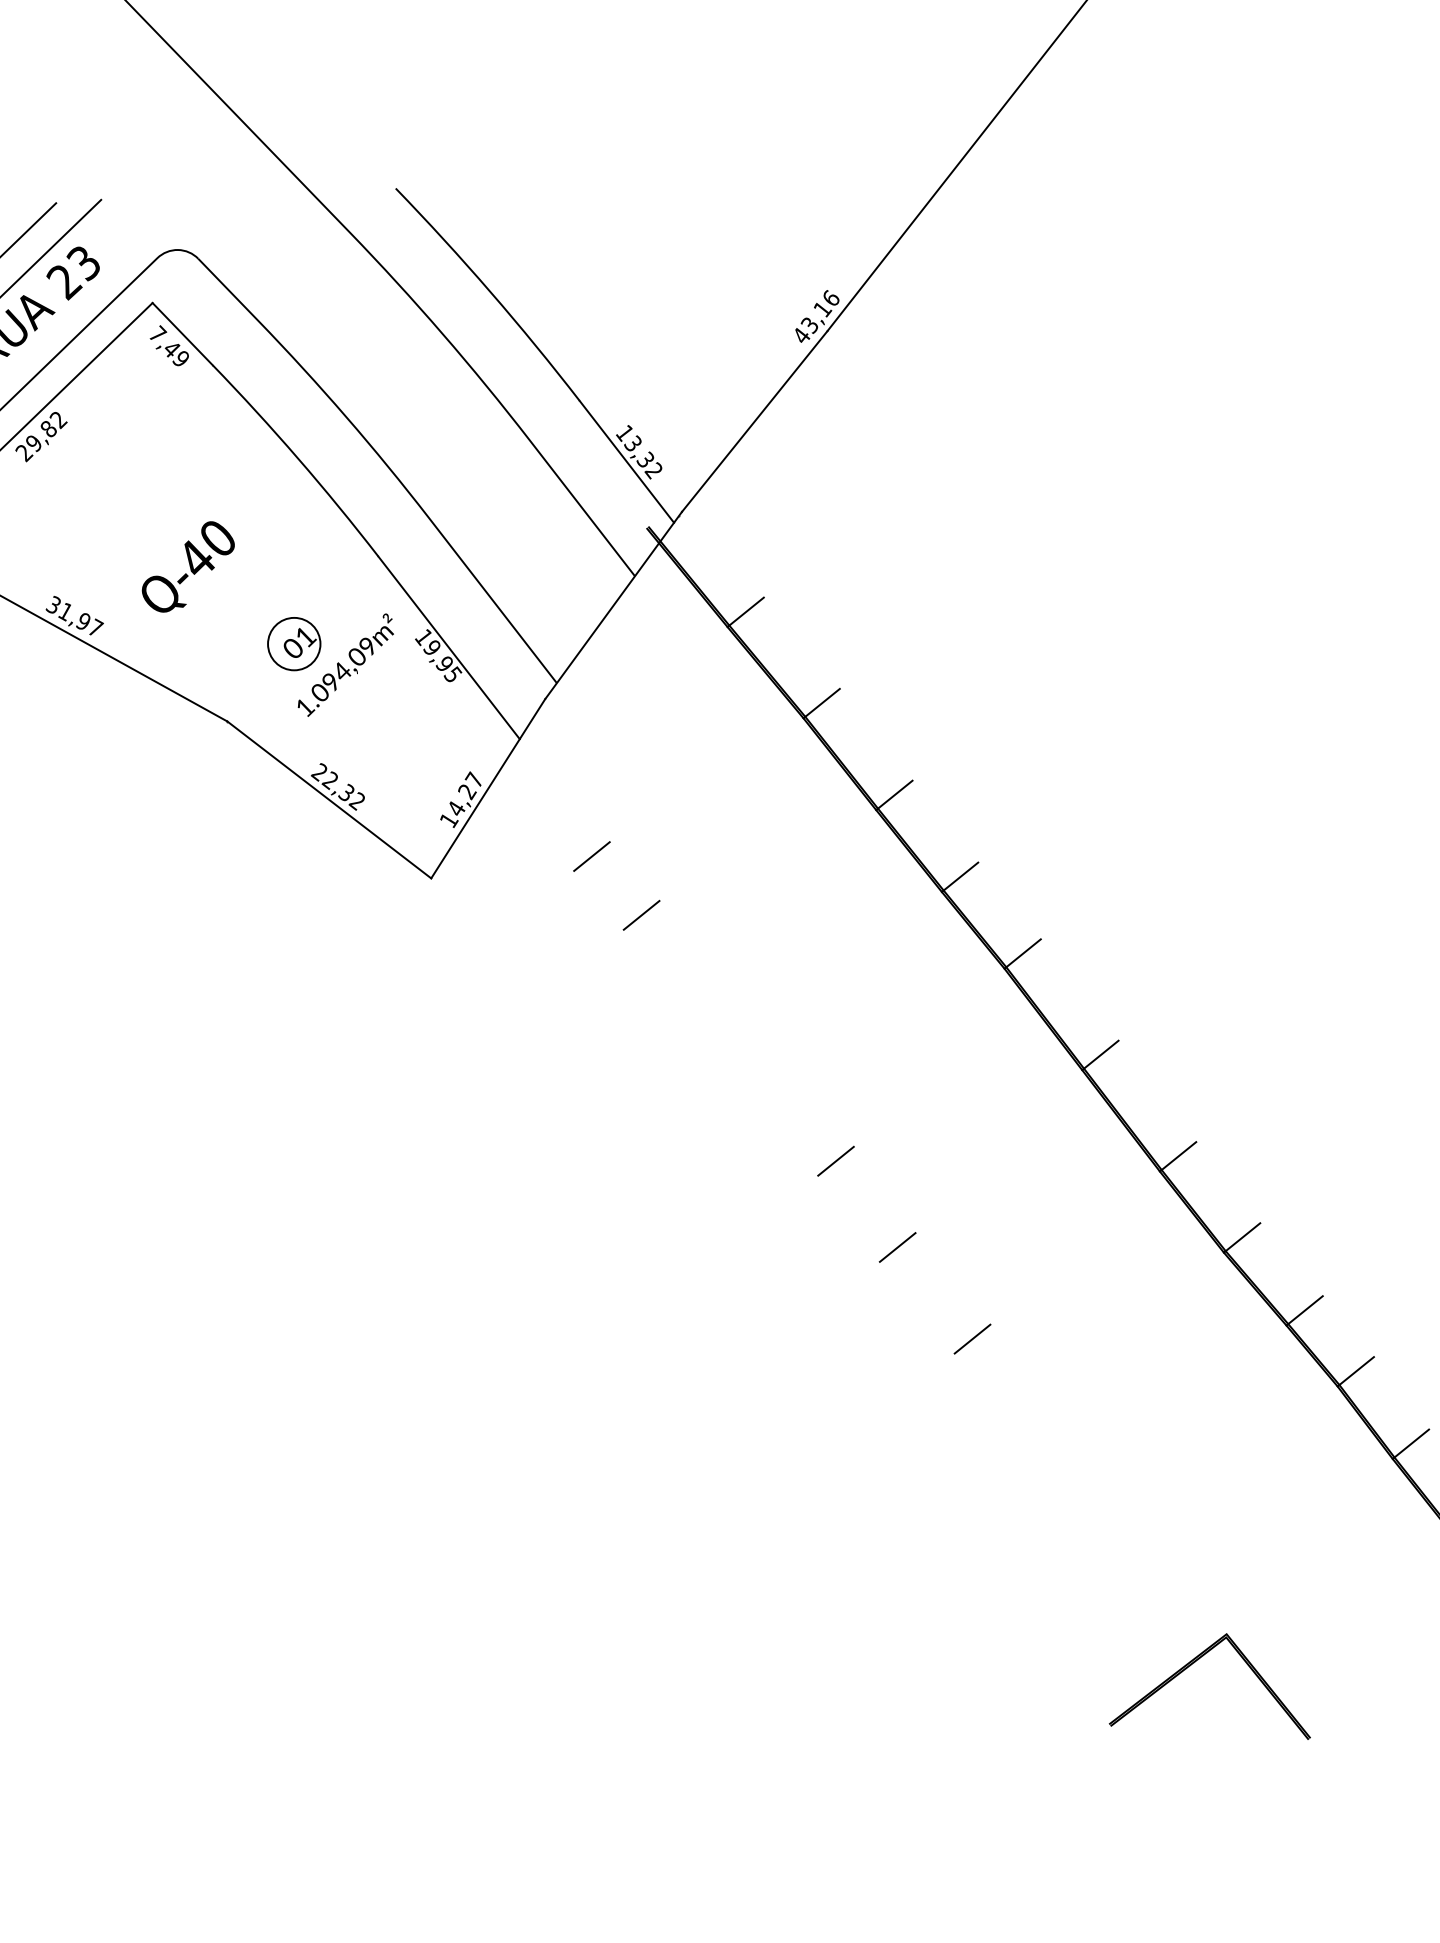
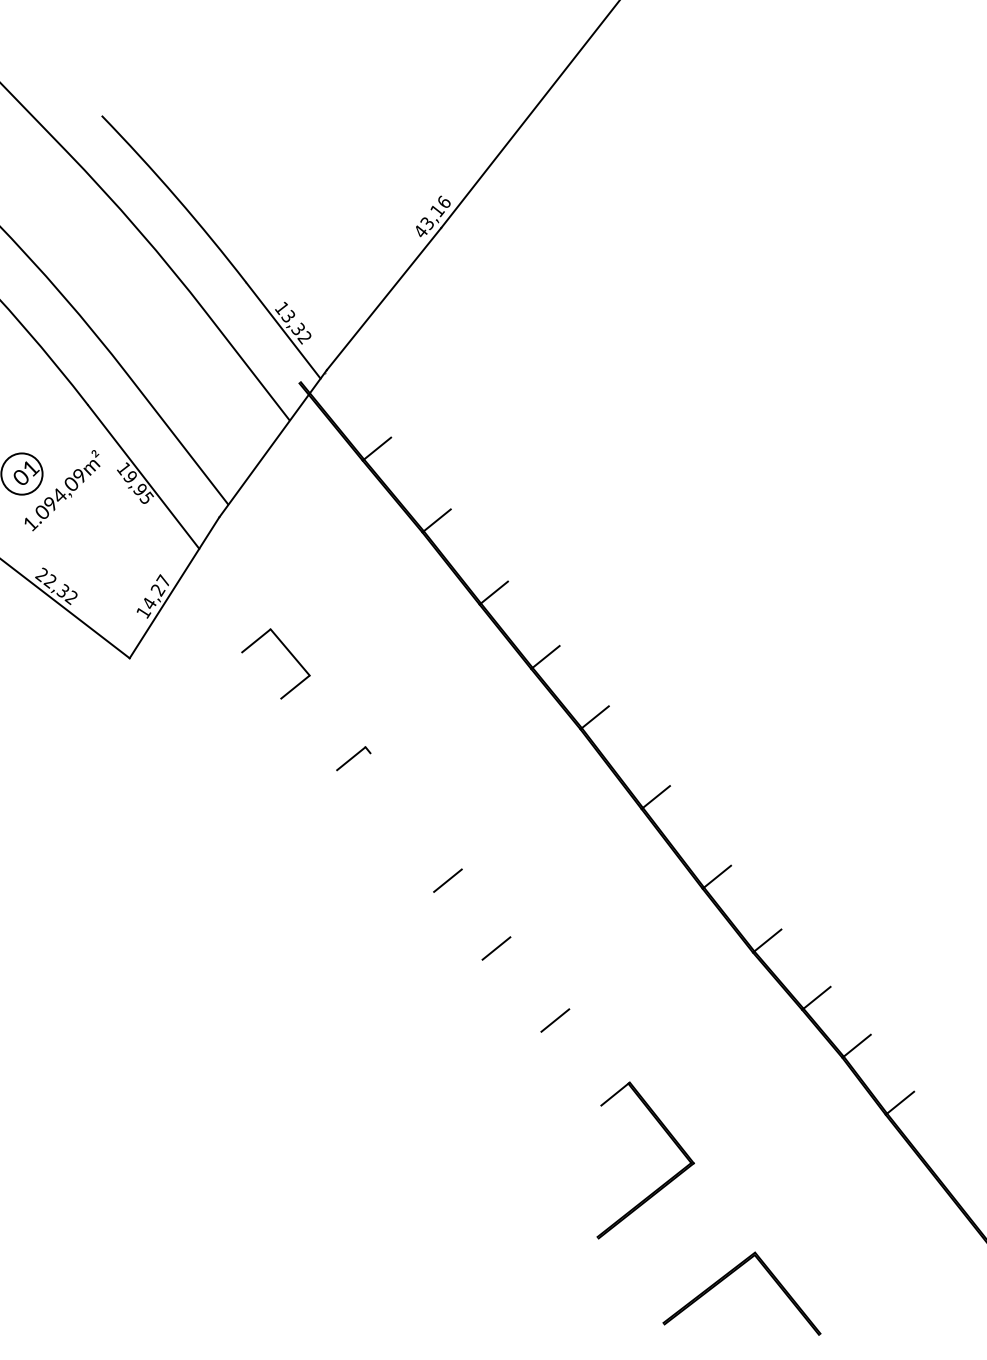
line: (635, 870) -> (290, 652), added
part: (715, 1005) -> (353, 758), added
part: (1111, 1545) -> (664, 1182), added

